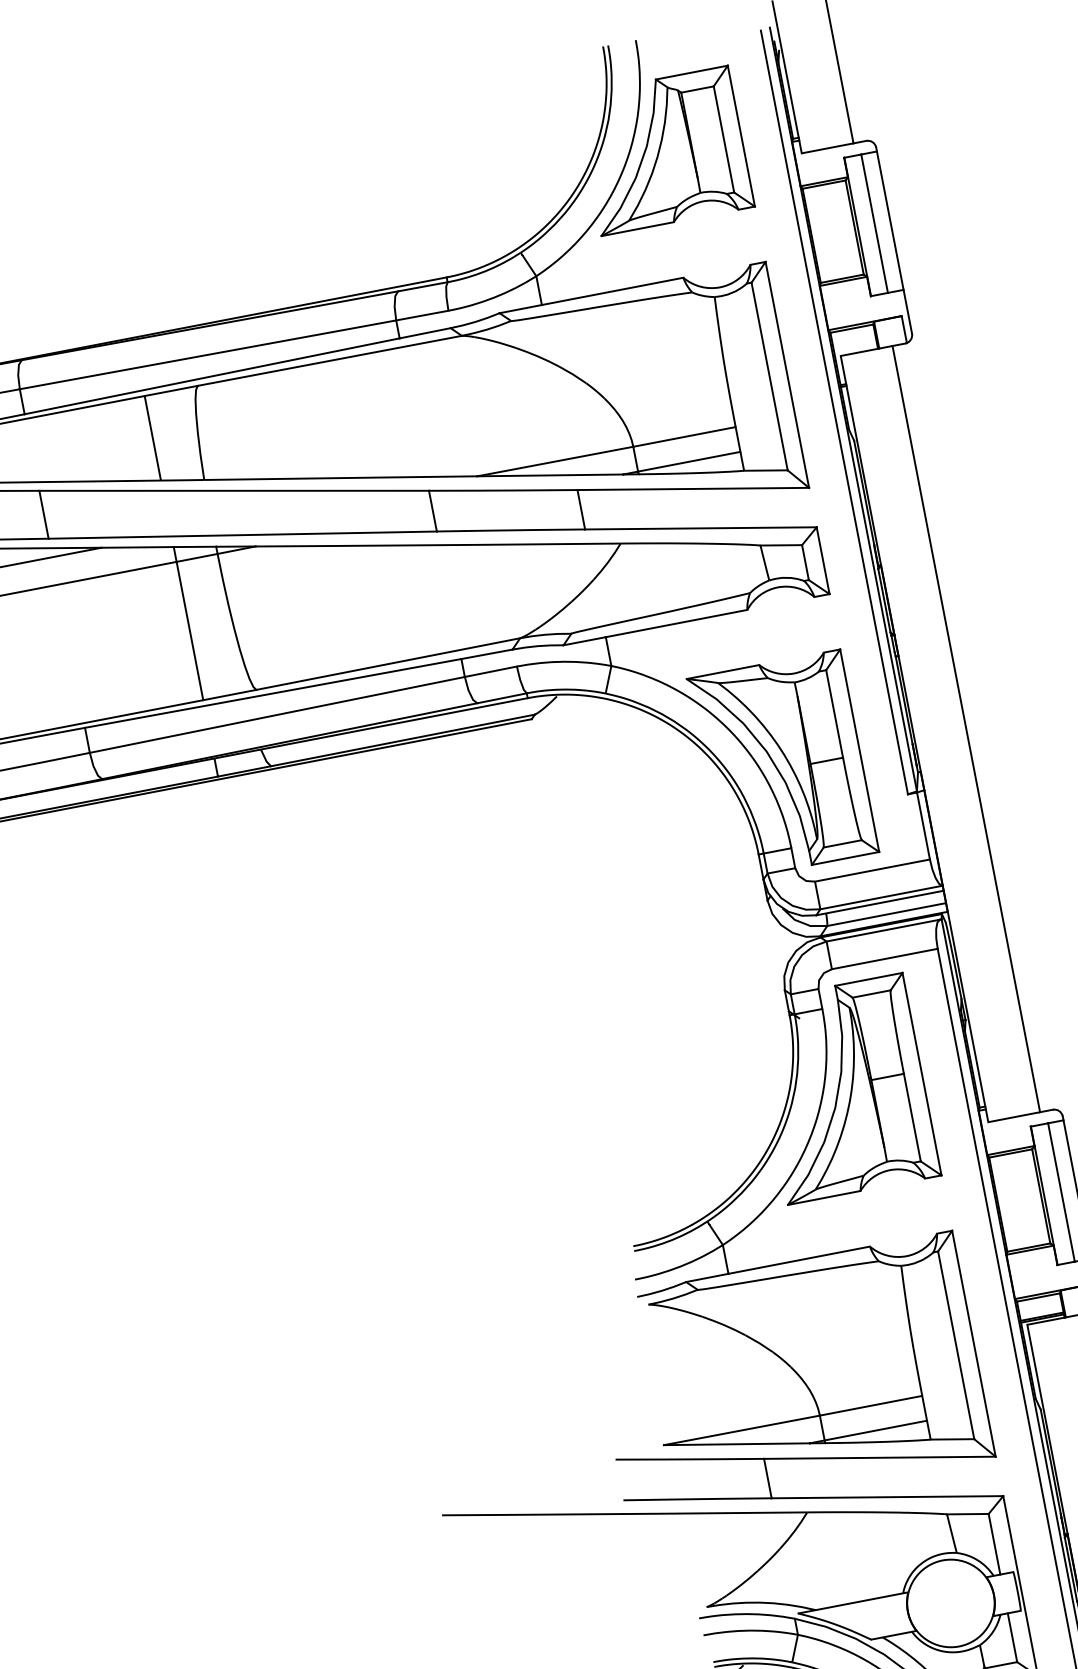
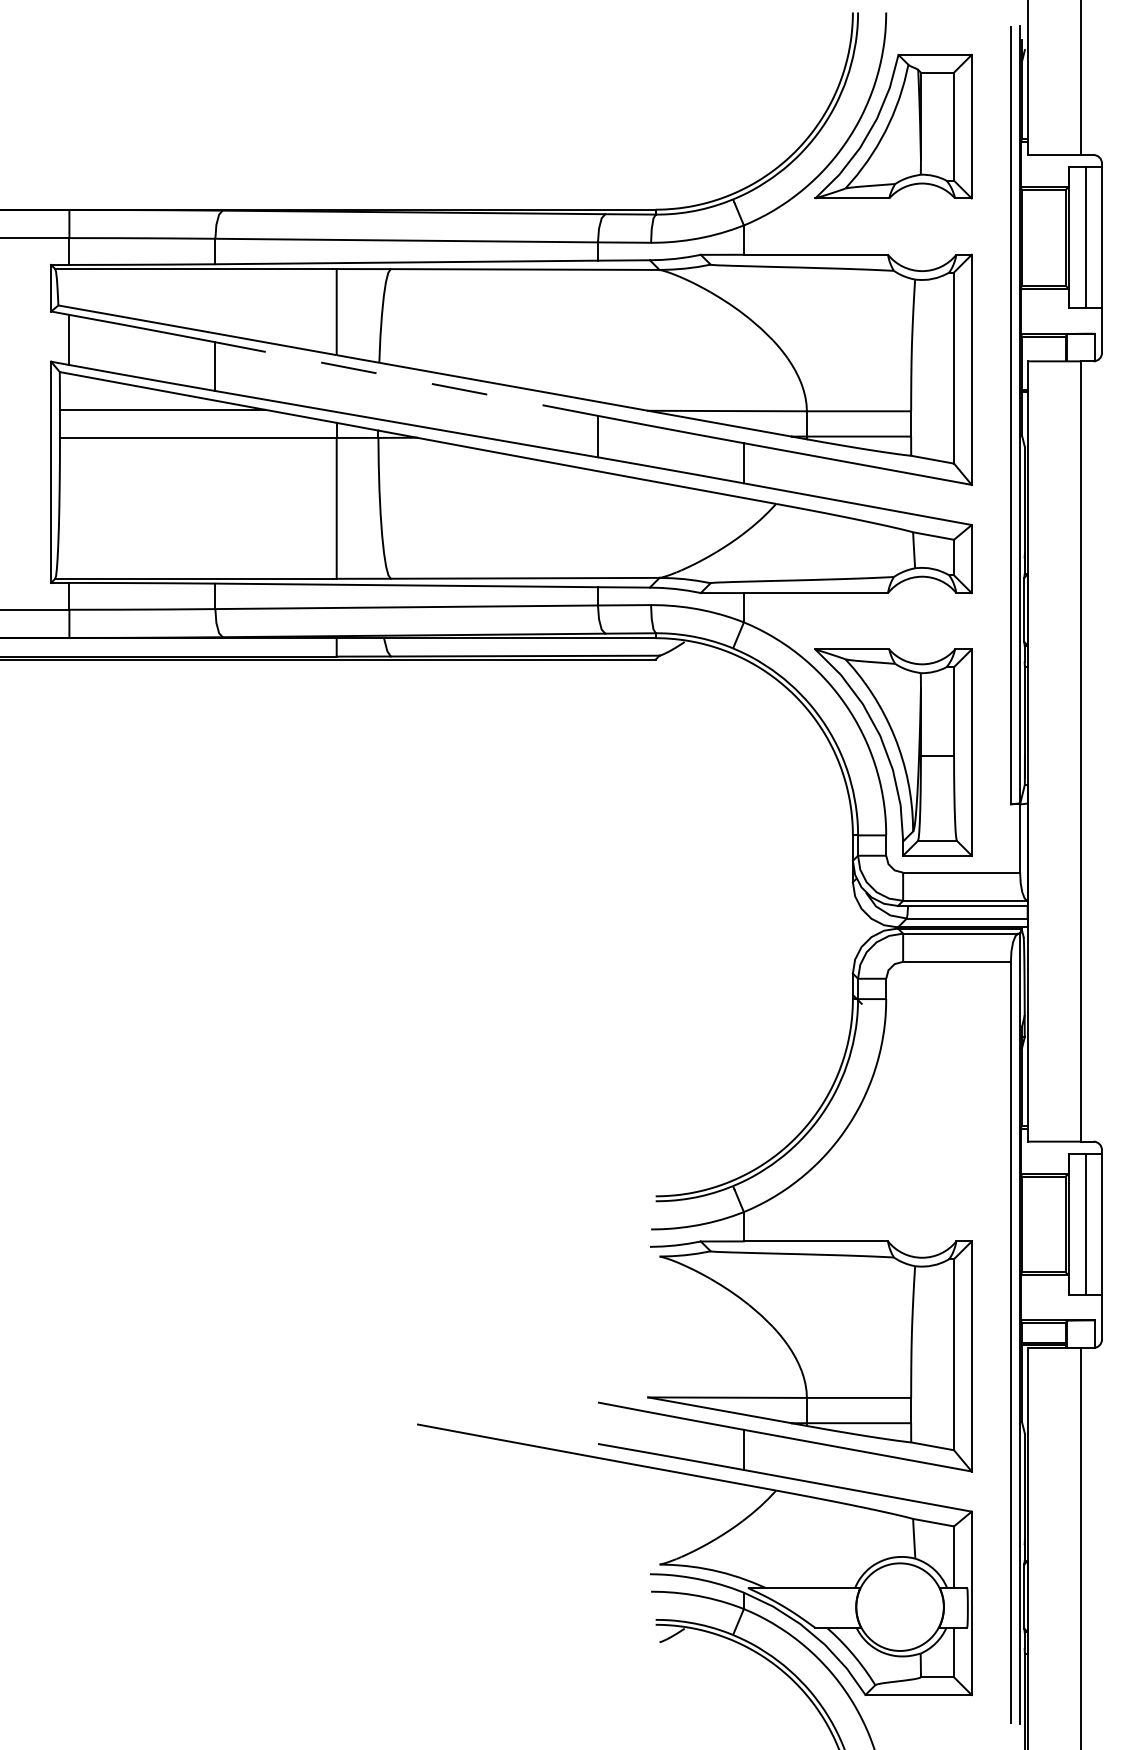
line: (234, 491) -> (406, 379), solid -> dashed
part: (845, 1088) -> (893, 1081), removed

